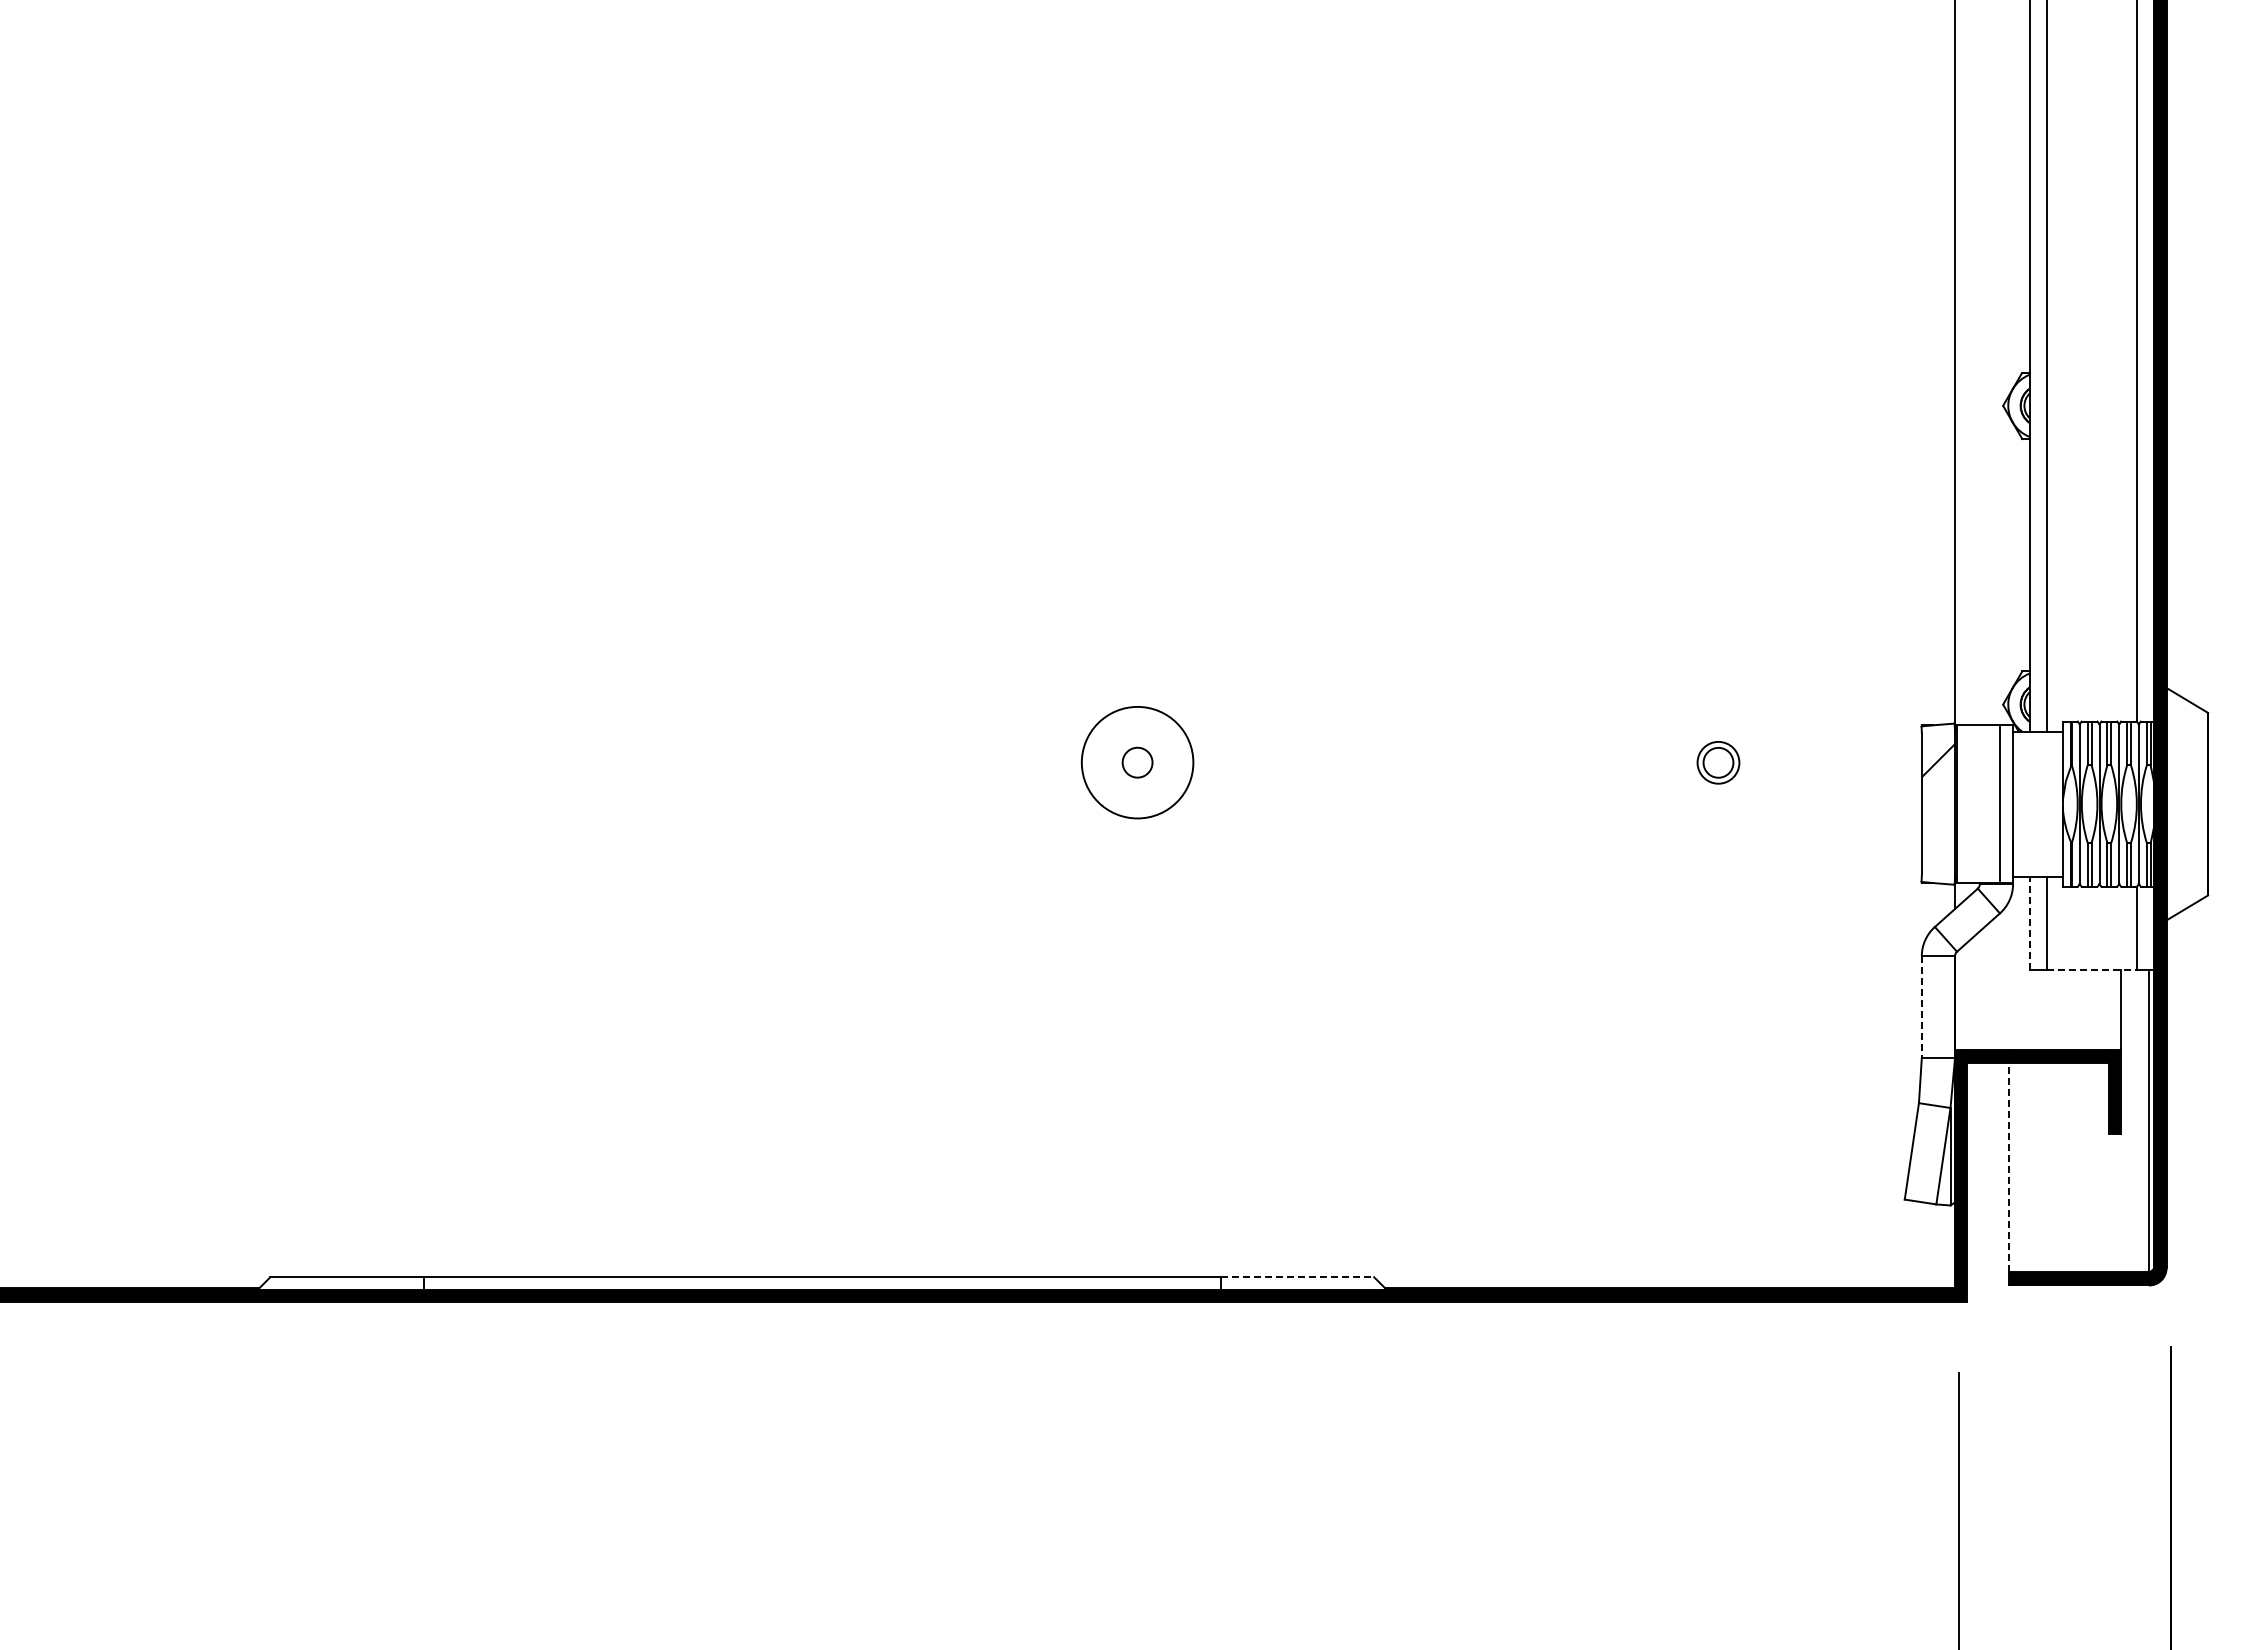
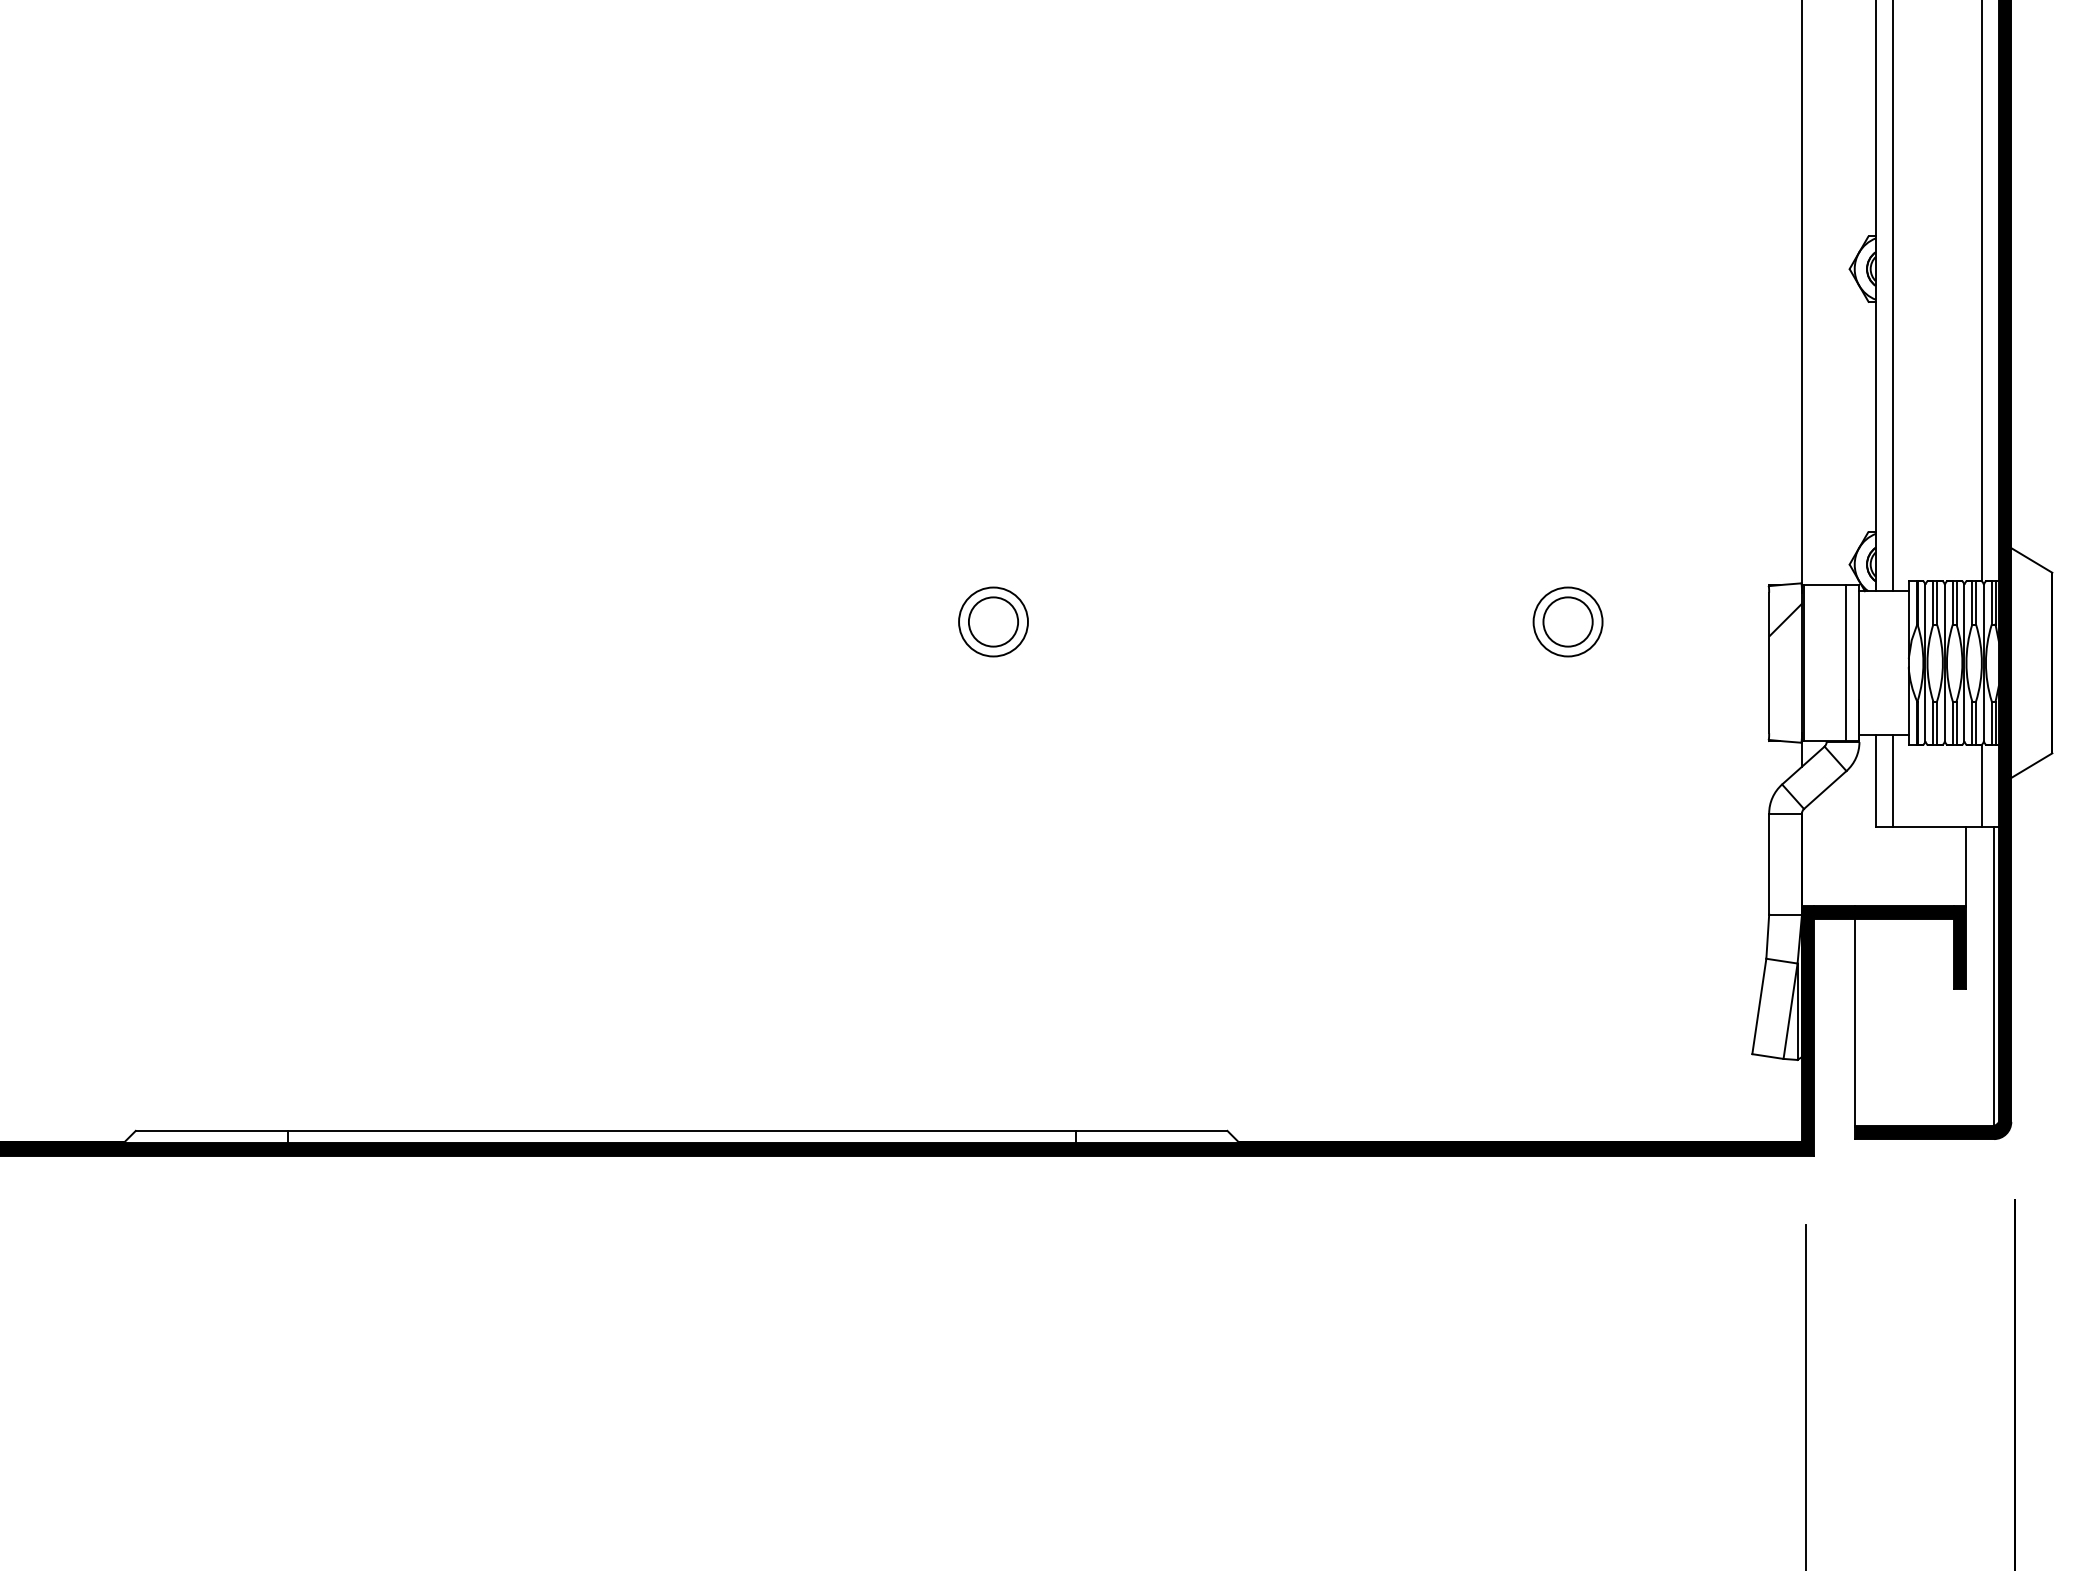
circle: (1137, 762) -> (993, 621), size x0.62
circle: (1137, 762) -> (993, 621), size x1.67
part: (1718, 762) -> (1568, 621), size x1.67
line: (2029, 923) -> (1875, 781), dashed -> solid
line: (2091, 970) -> (1937, 827), dashed -> solid
line: (1921, 1007) -> (1768, 864), dashed -> solid
line: (2008, 1167) -> (1854, 1022), dashed -> solid
line: (1297, 1277) -> (1151, 1131), dashed -> solid

